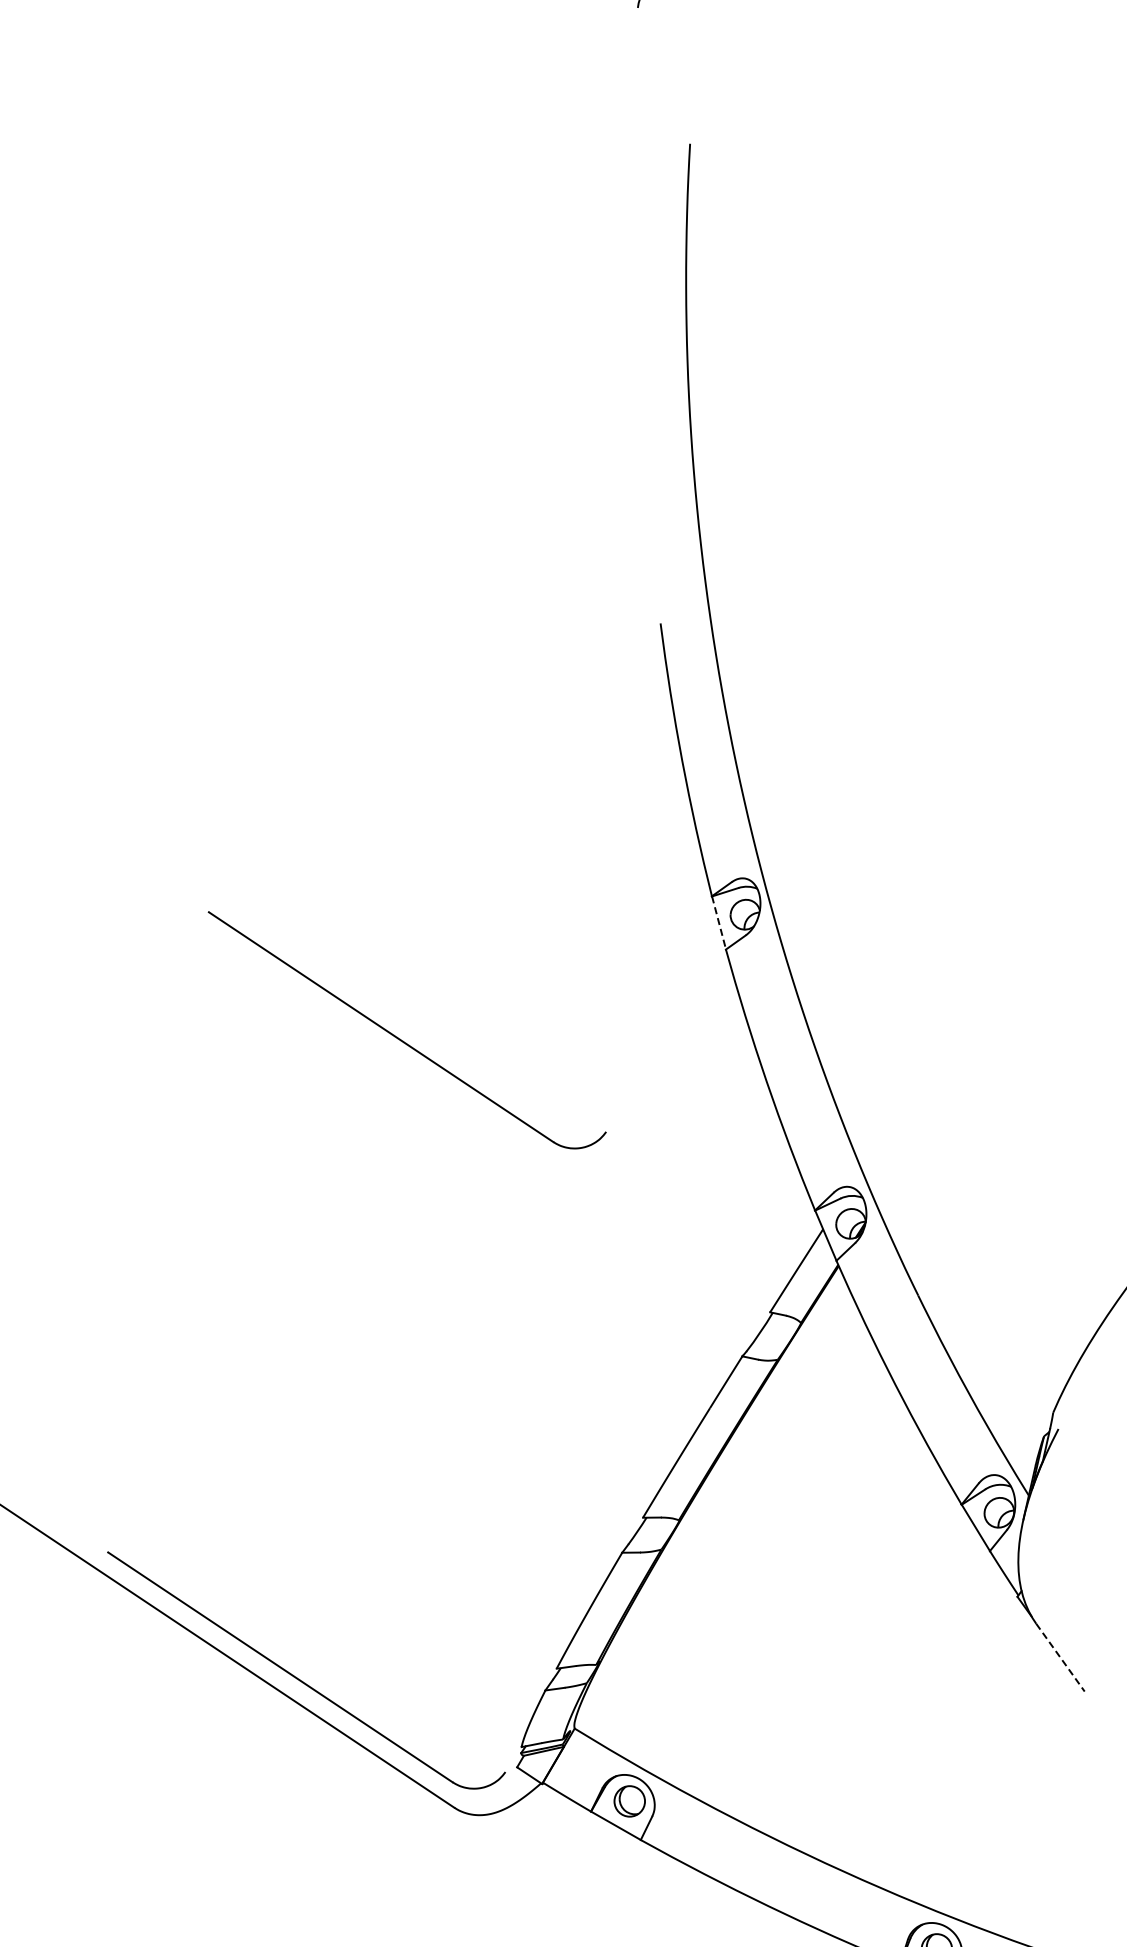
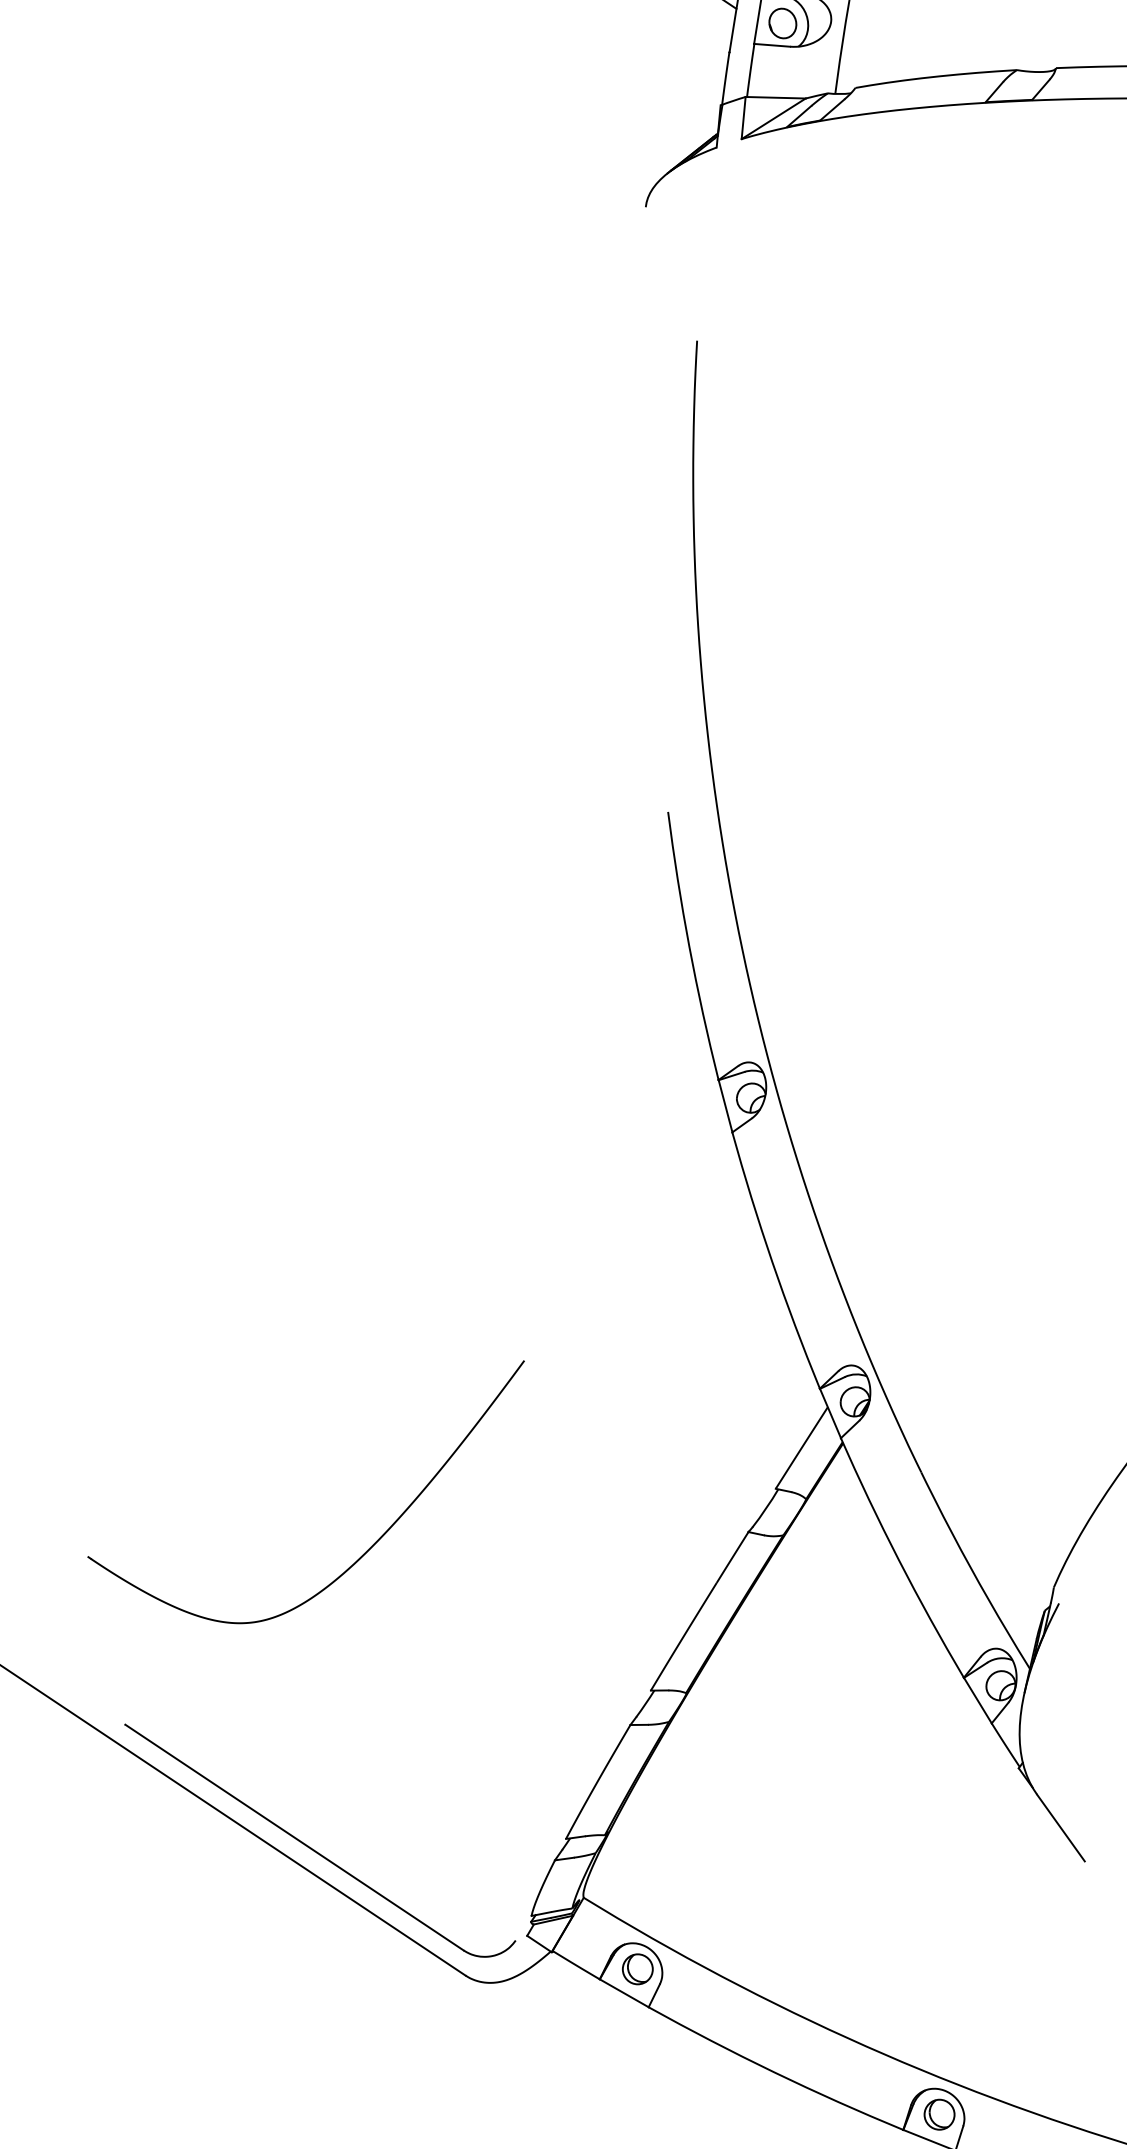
line: (718, 923) -> (725, 1106), dashed -> solid
part: (401, 1039) -> (413, 1220), removed
part: (352, 1376) -> (365, 1551), added
line: (1060, 1658) -> (1061, 1828), dashed -> solid

